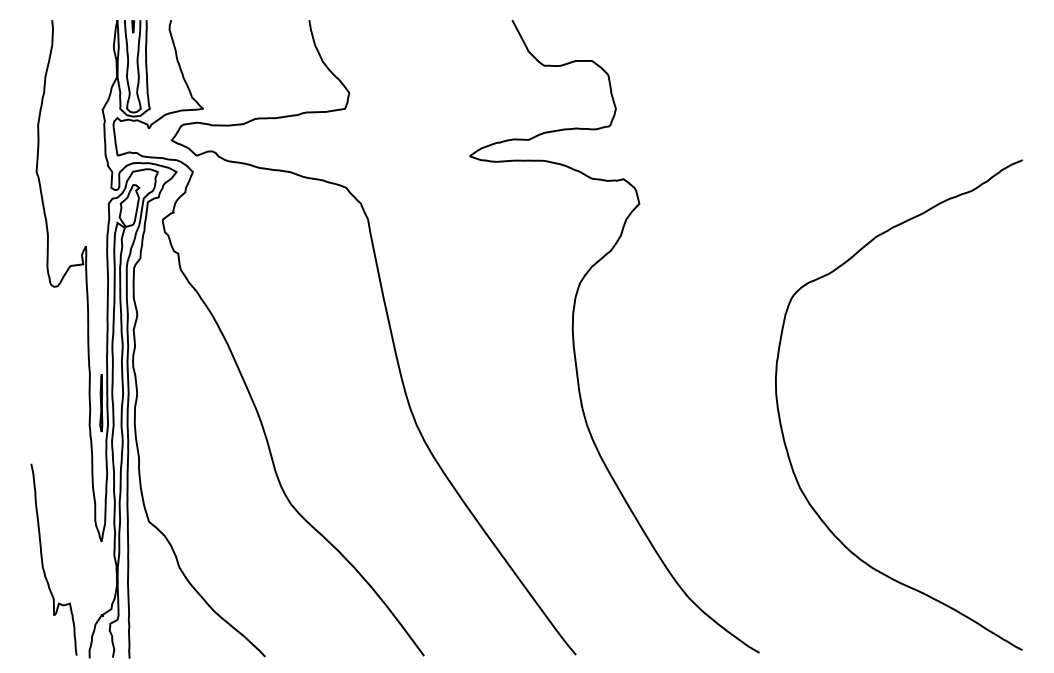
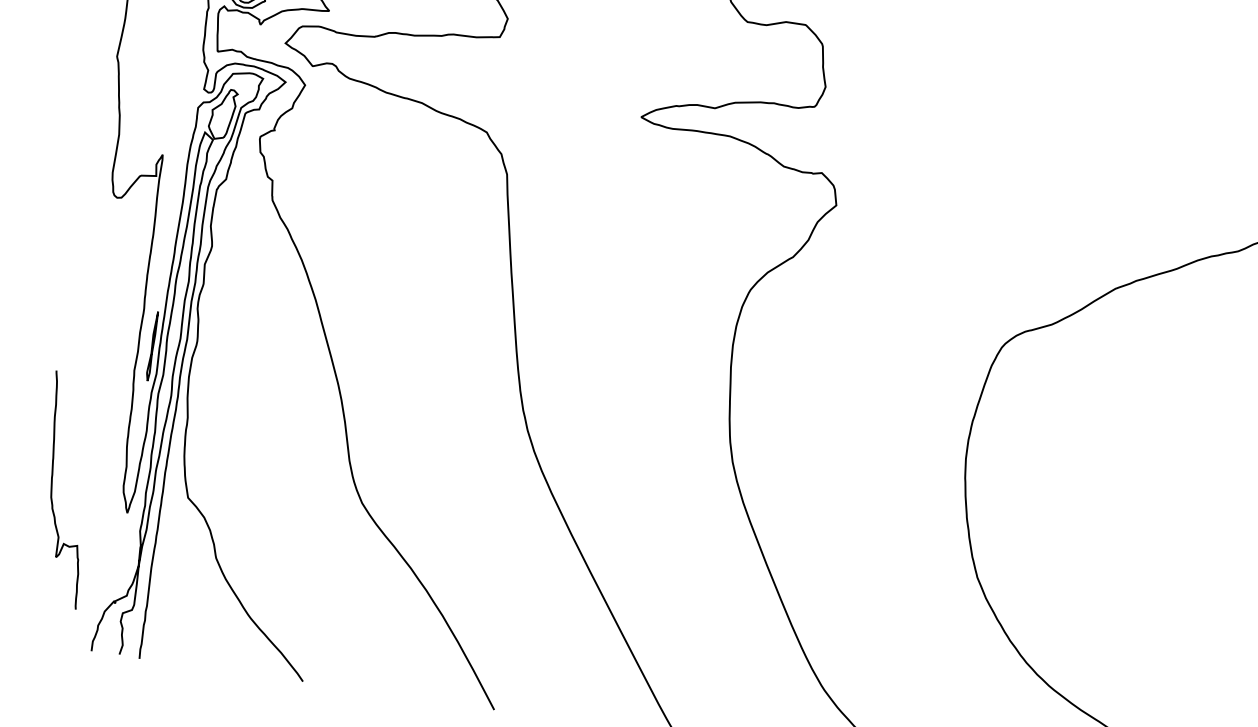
curve: (43, 561) -> (53, 490), moved

